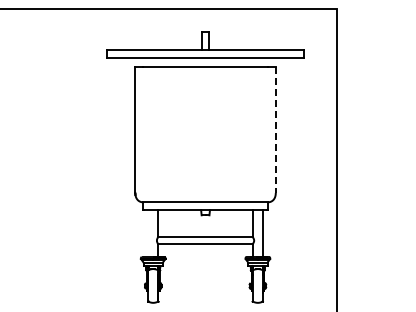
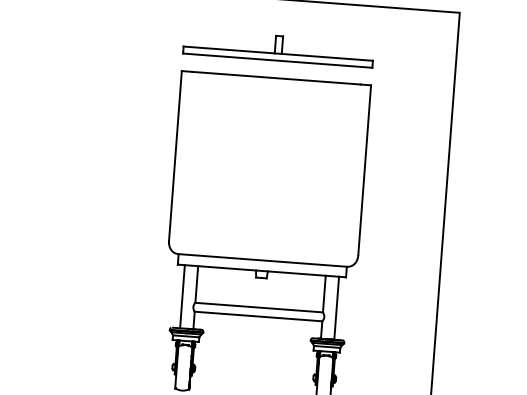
part: (205, 44) -> (278, 47), size x0.71
line: (275, 129) -> (364, 169), dashed -> solid
line: (148, 233) -> (182, 296), added

